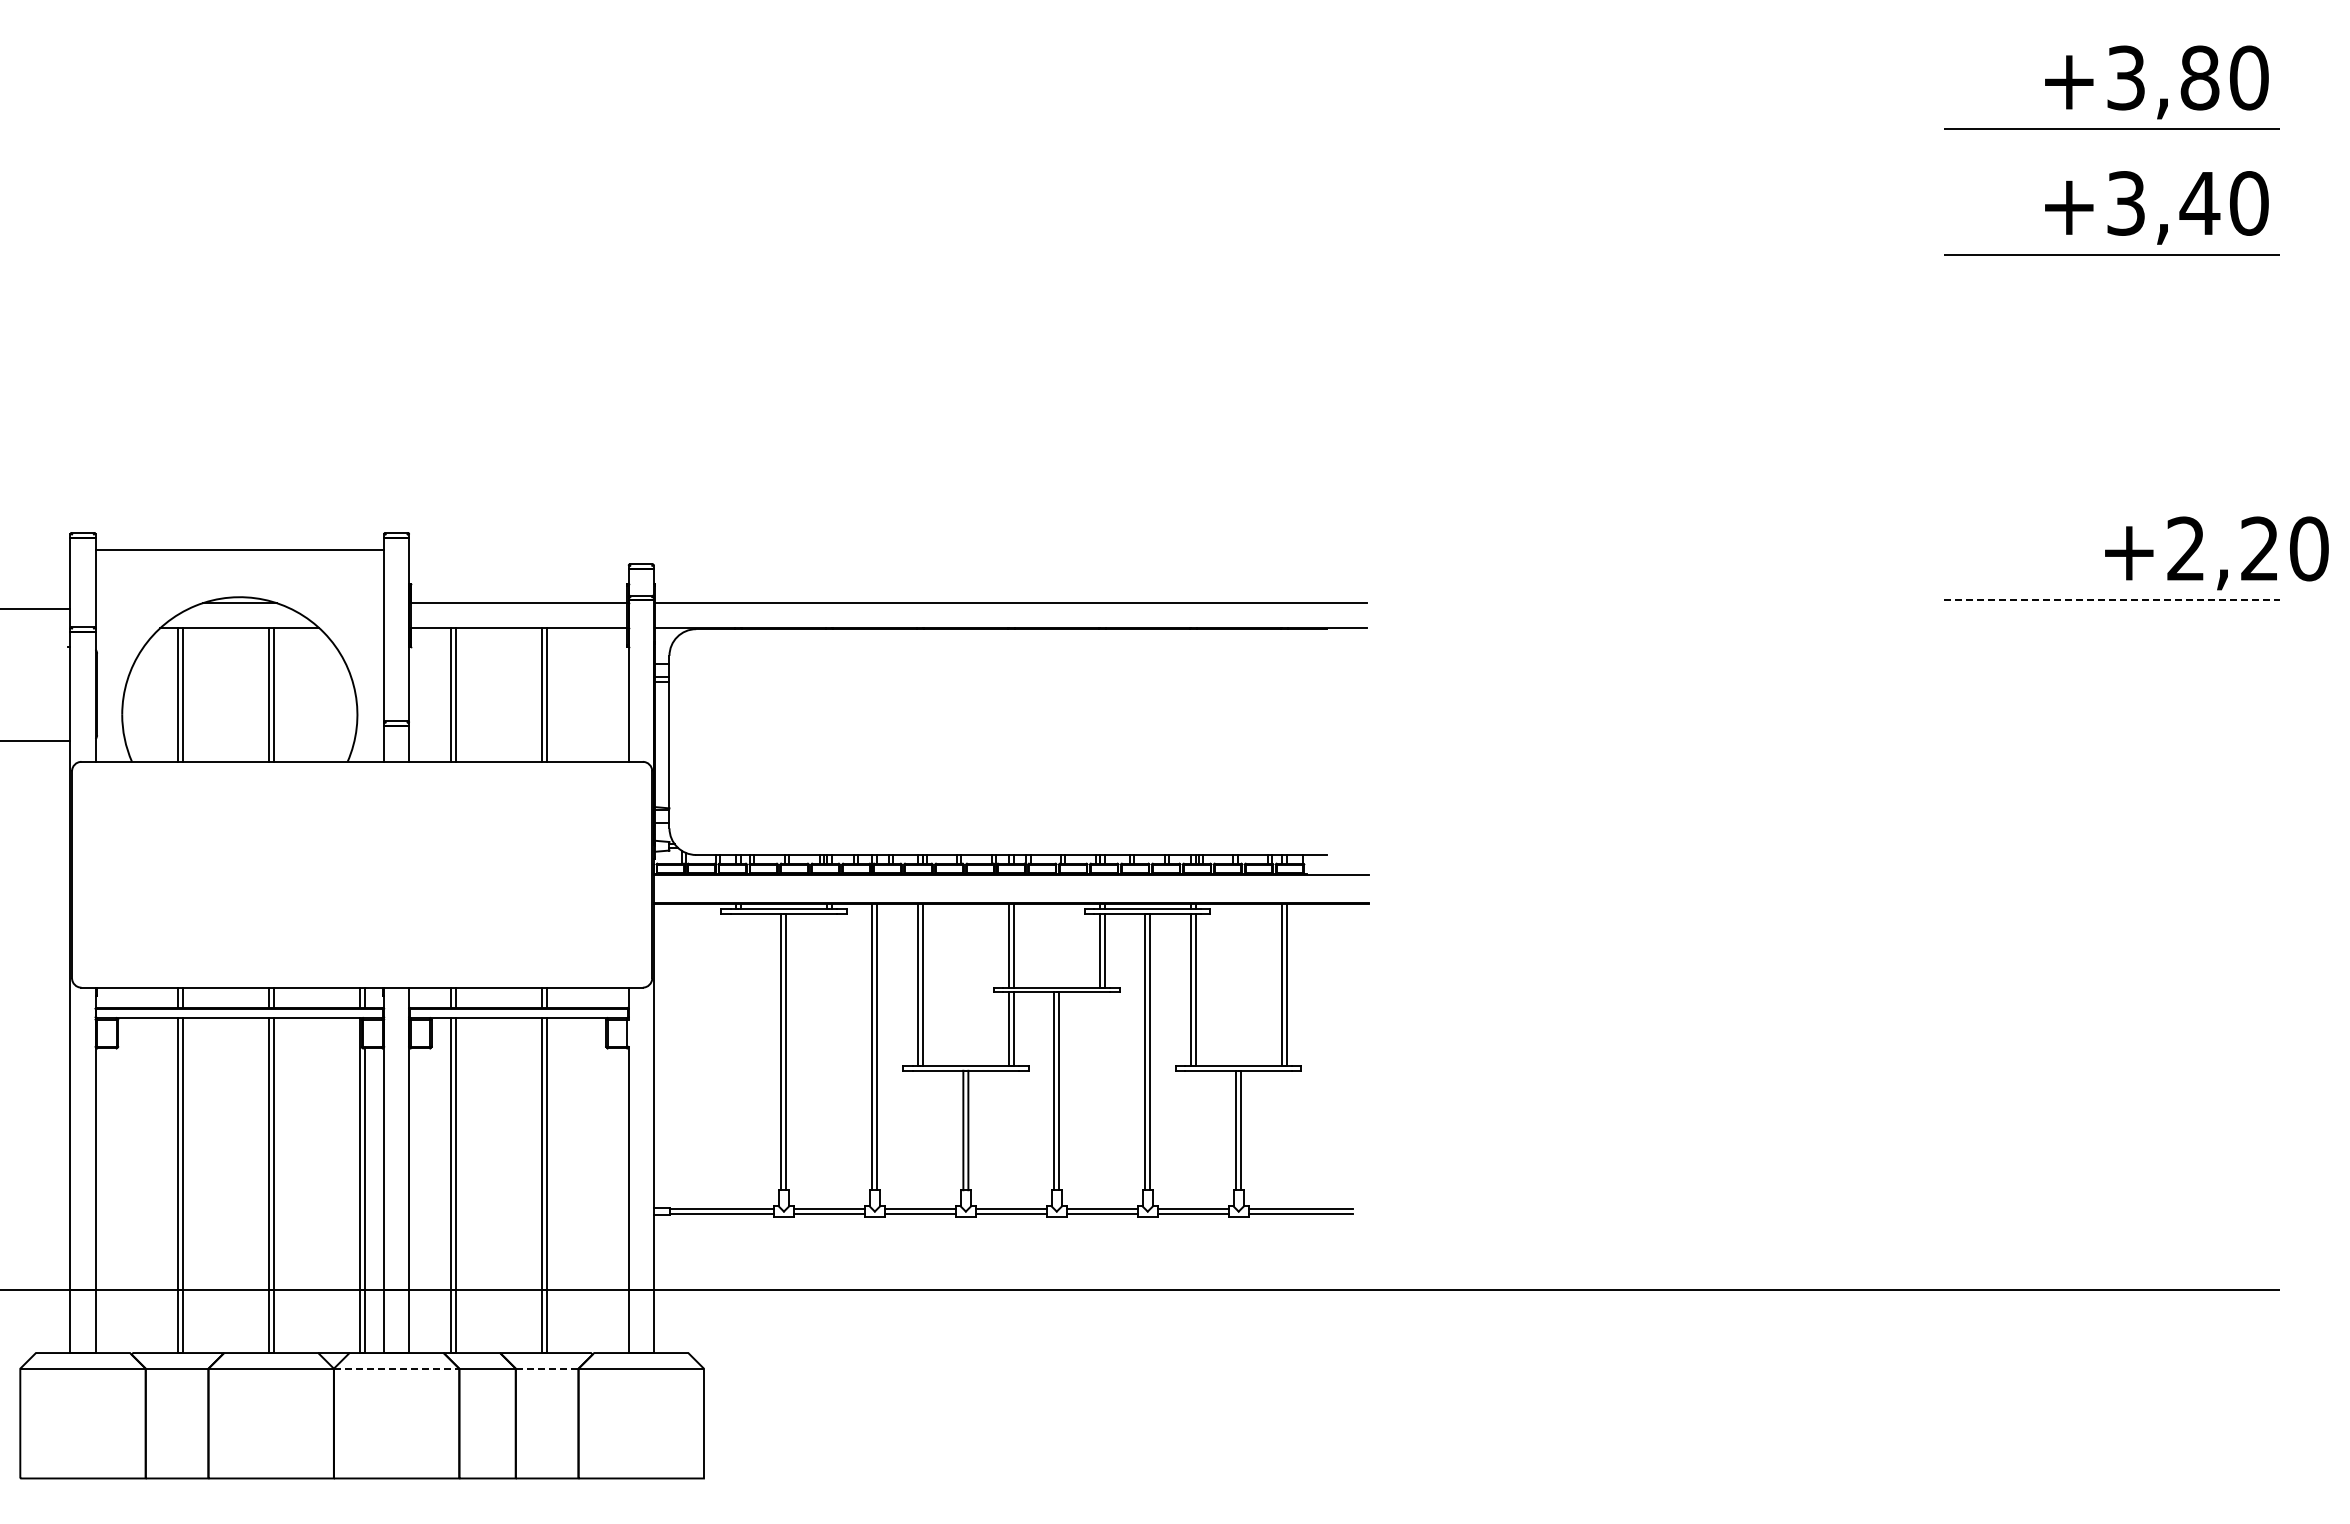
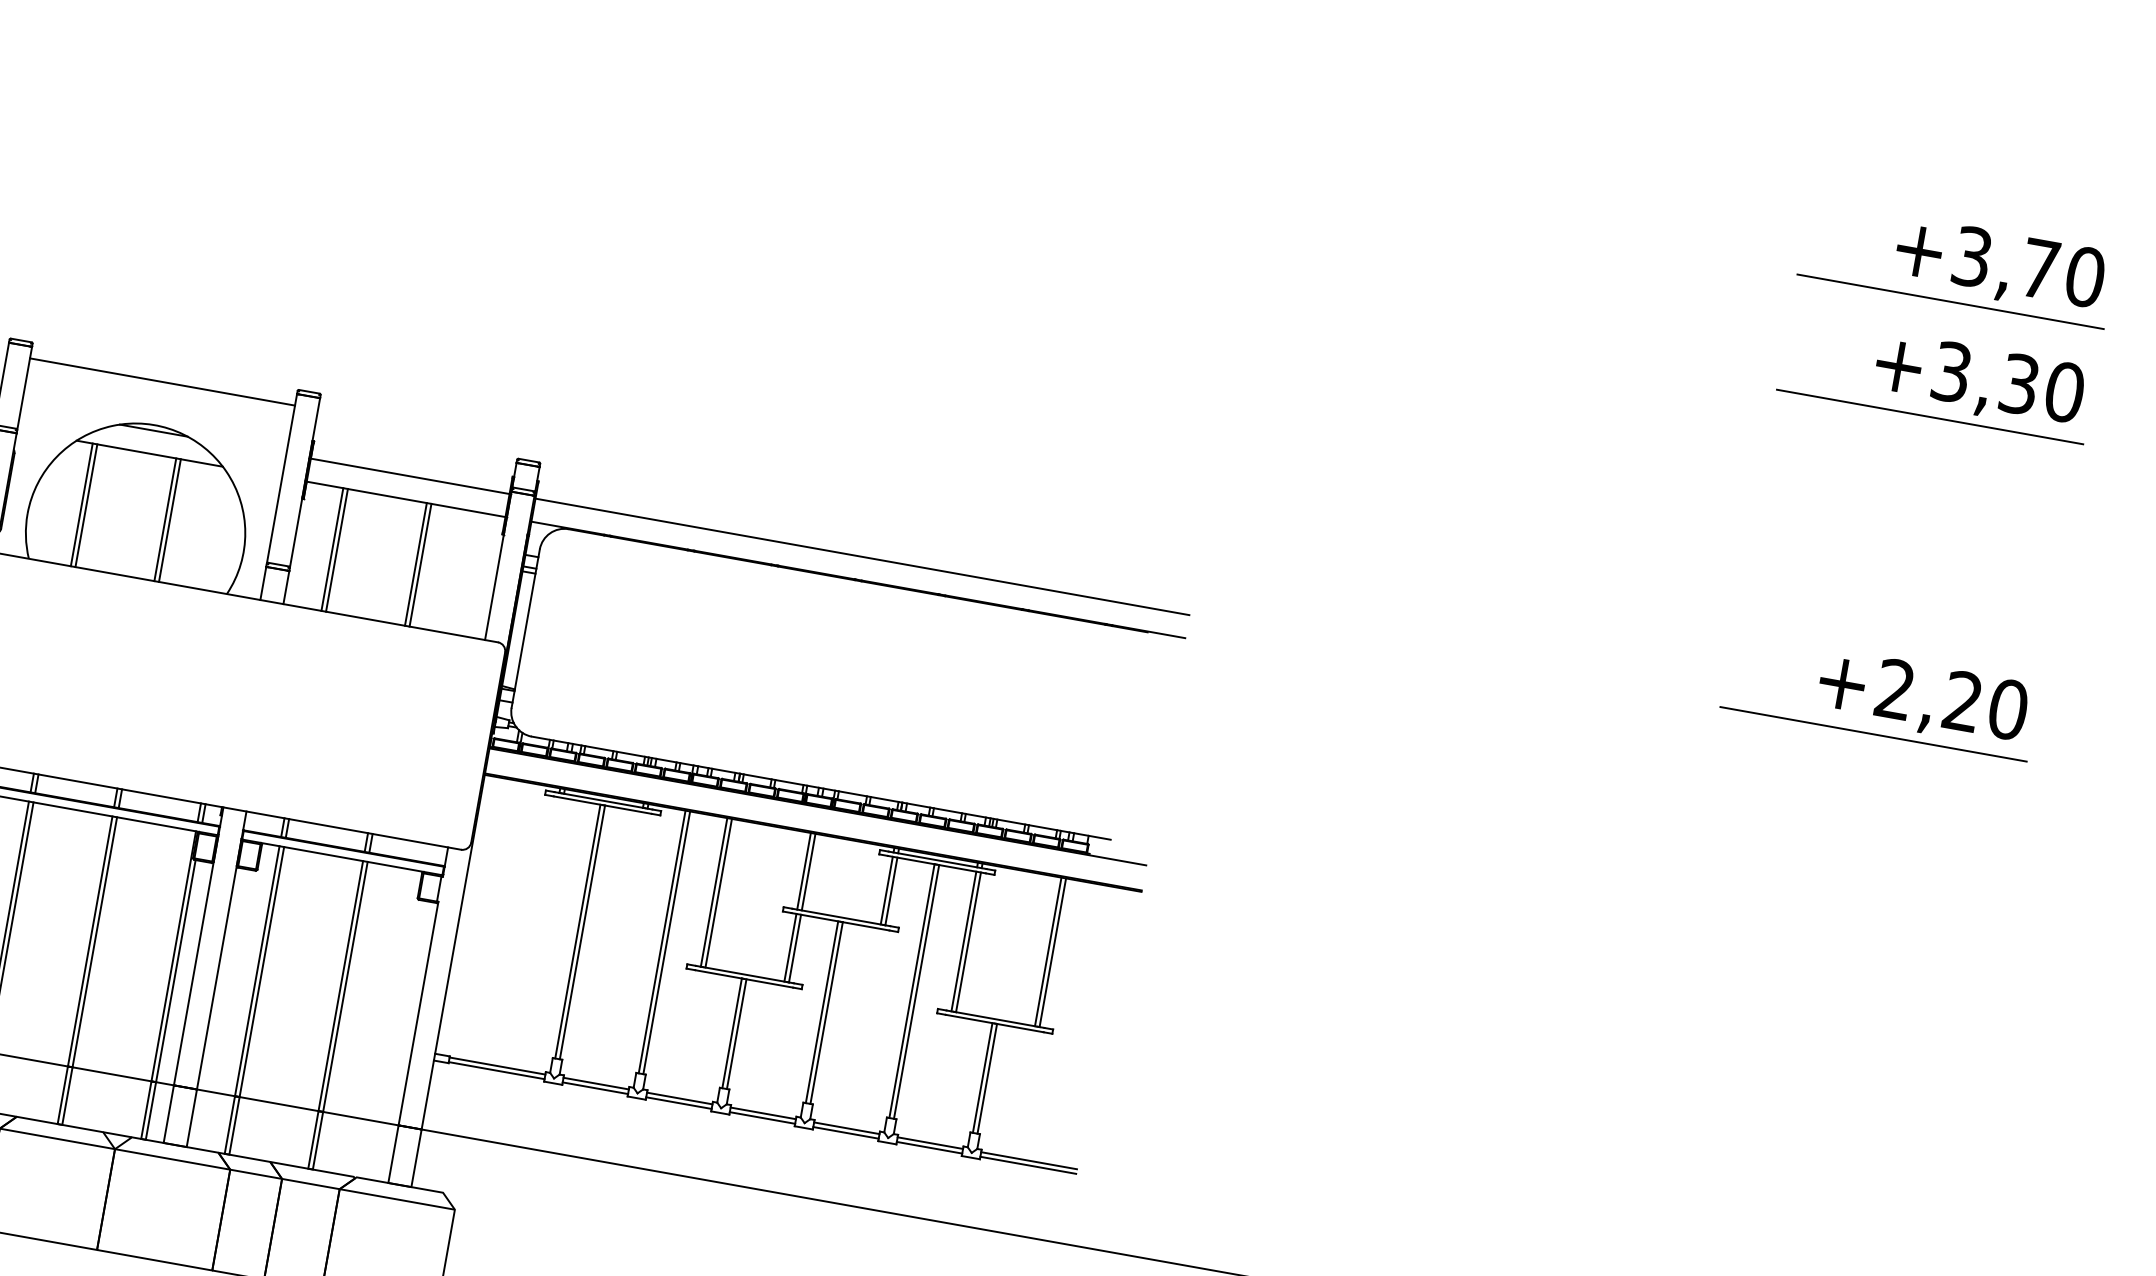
text: (2199, 77) -> (2039, 268), +3,80 -> +3,70
text: (2199, 203) -> (2019, 384), +3,40 -> +3,30
text: (2216, 553) -> (1922, 698), moved
line: (2111, 600) -> (1873, 734), dashed -> solid
line: (396, 1368) -> (172, 1159), dashed -> solid
line: (547, 1368) -> (311, 1183), dashed -> solid

